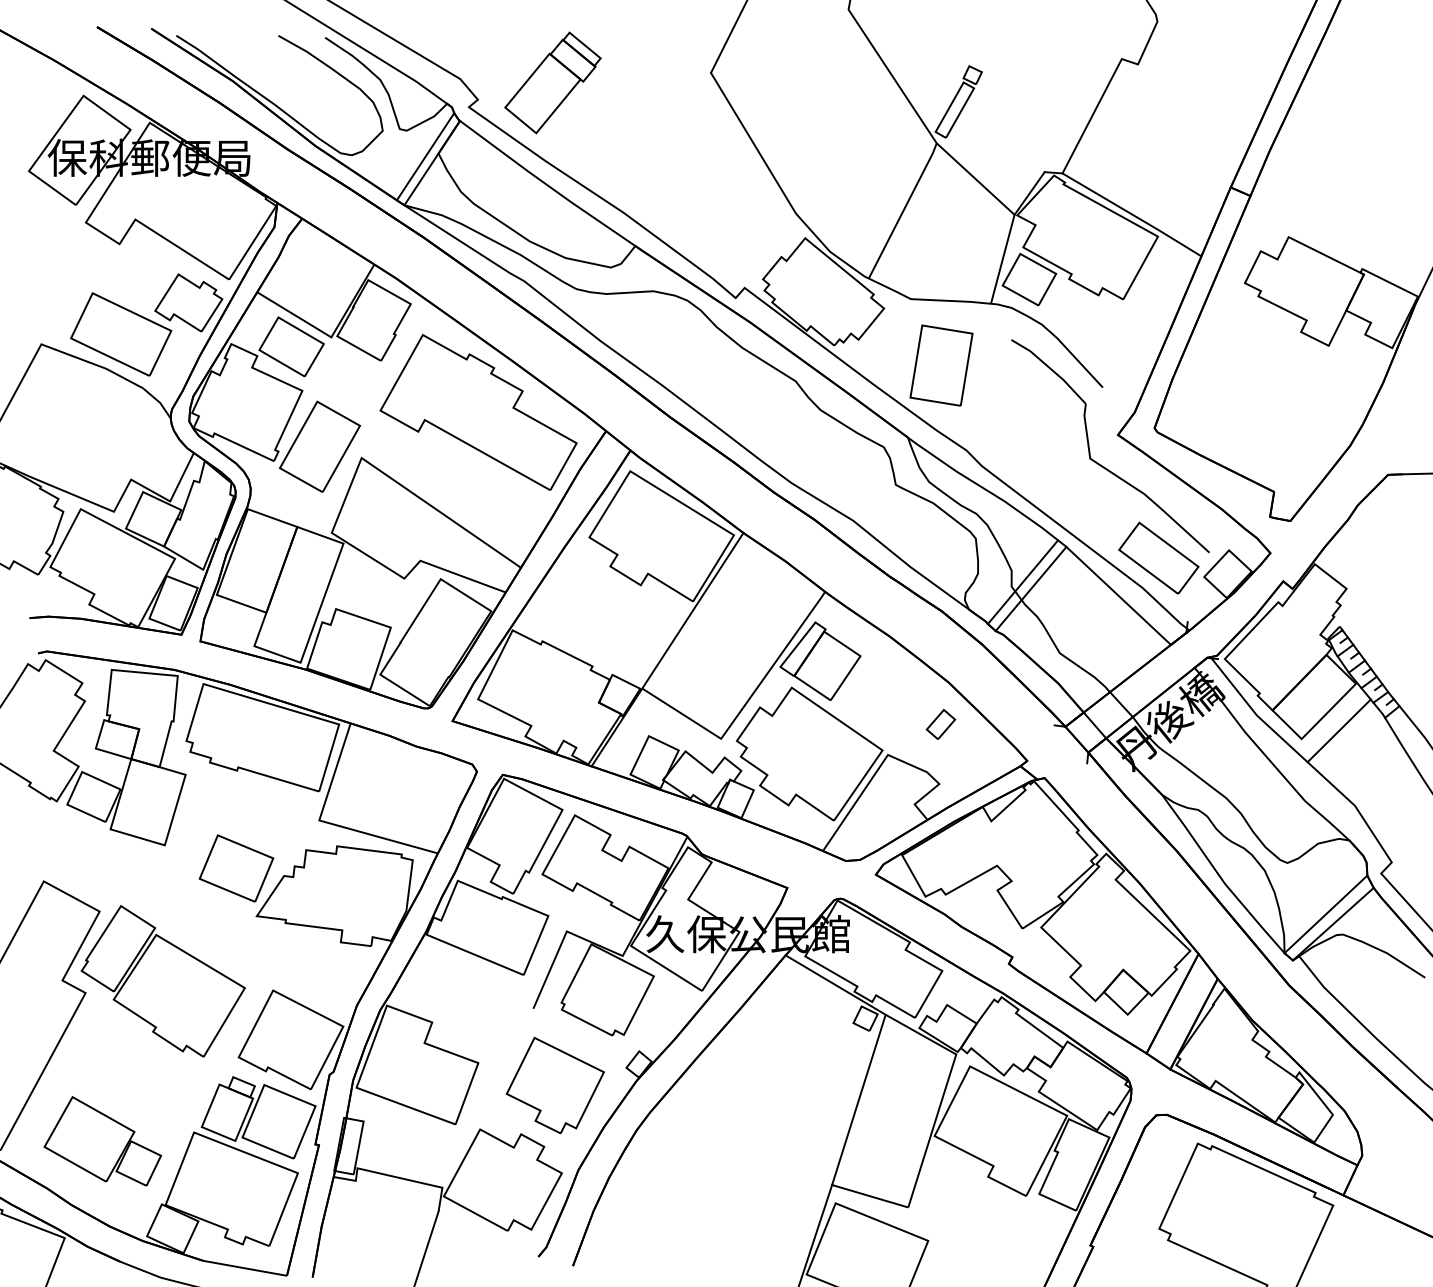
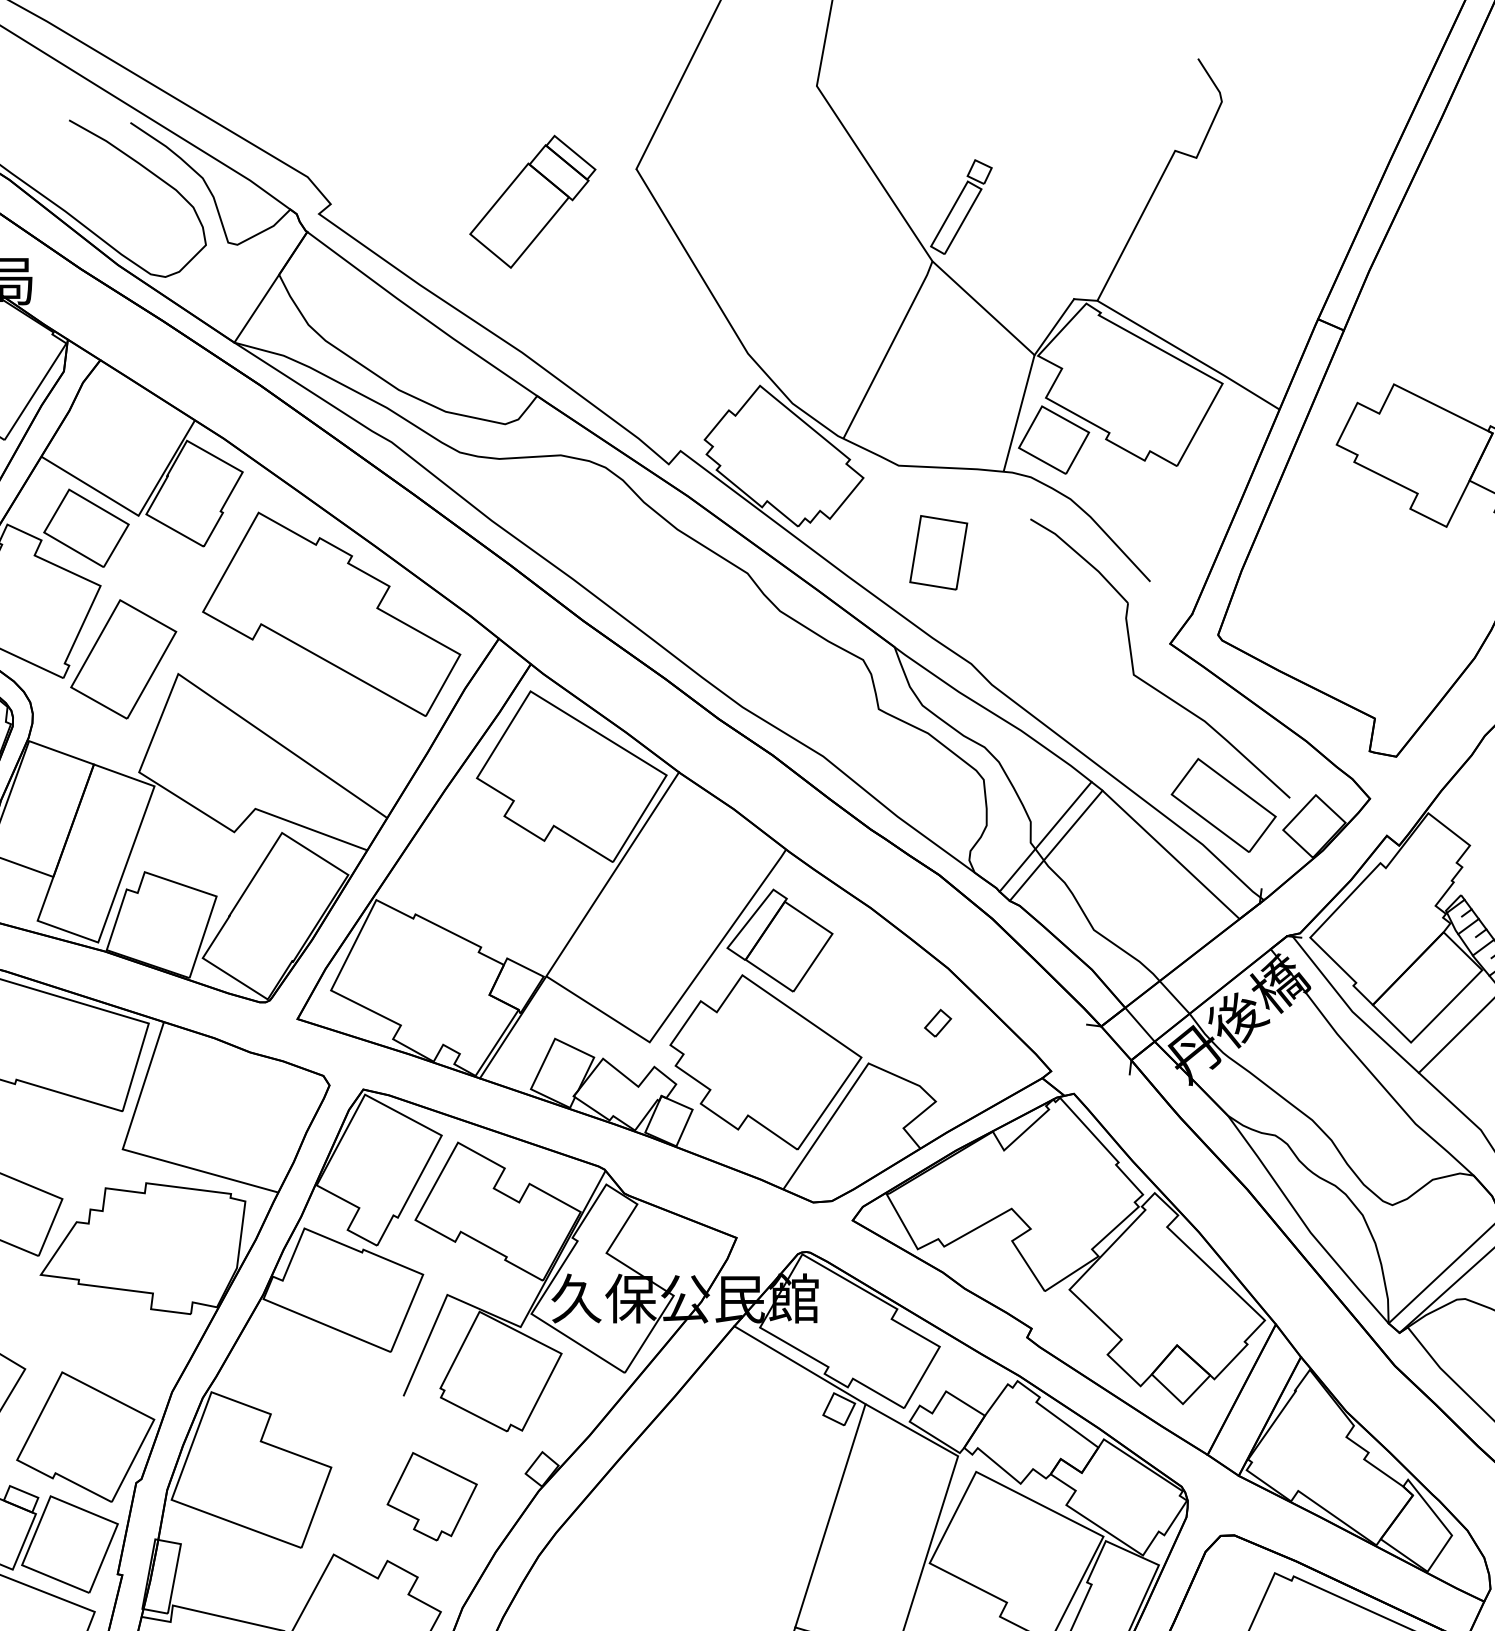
part: (552, 82) -> (532, 201), moved
line: (425, 156) -> (262, 278), removed
part: (941, 365) -> (938, 552), size x0.7
part: (940, 723) -> (937, 1022), size x0.7
part: (554, 1084) -> (431, 1495), size x0.7

